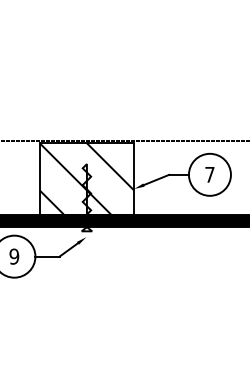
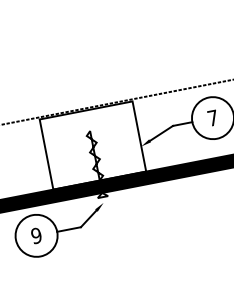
hatch: (86, 178) -> (92, 145), removed

